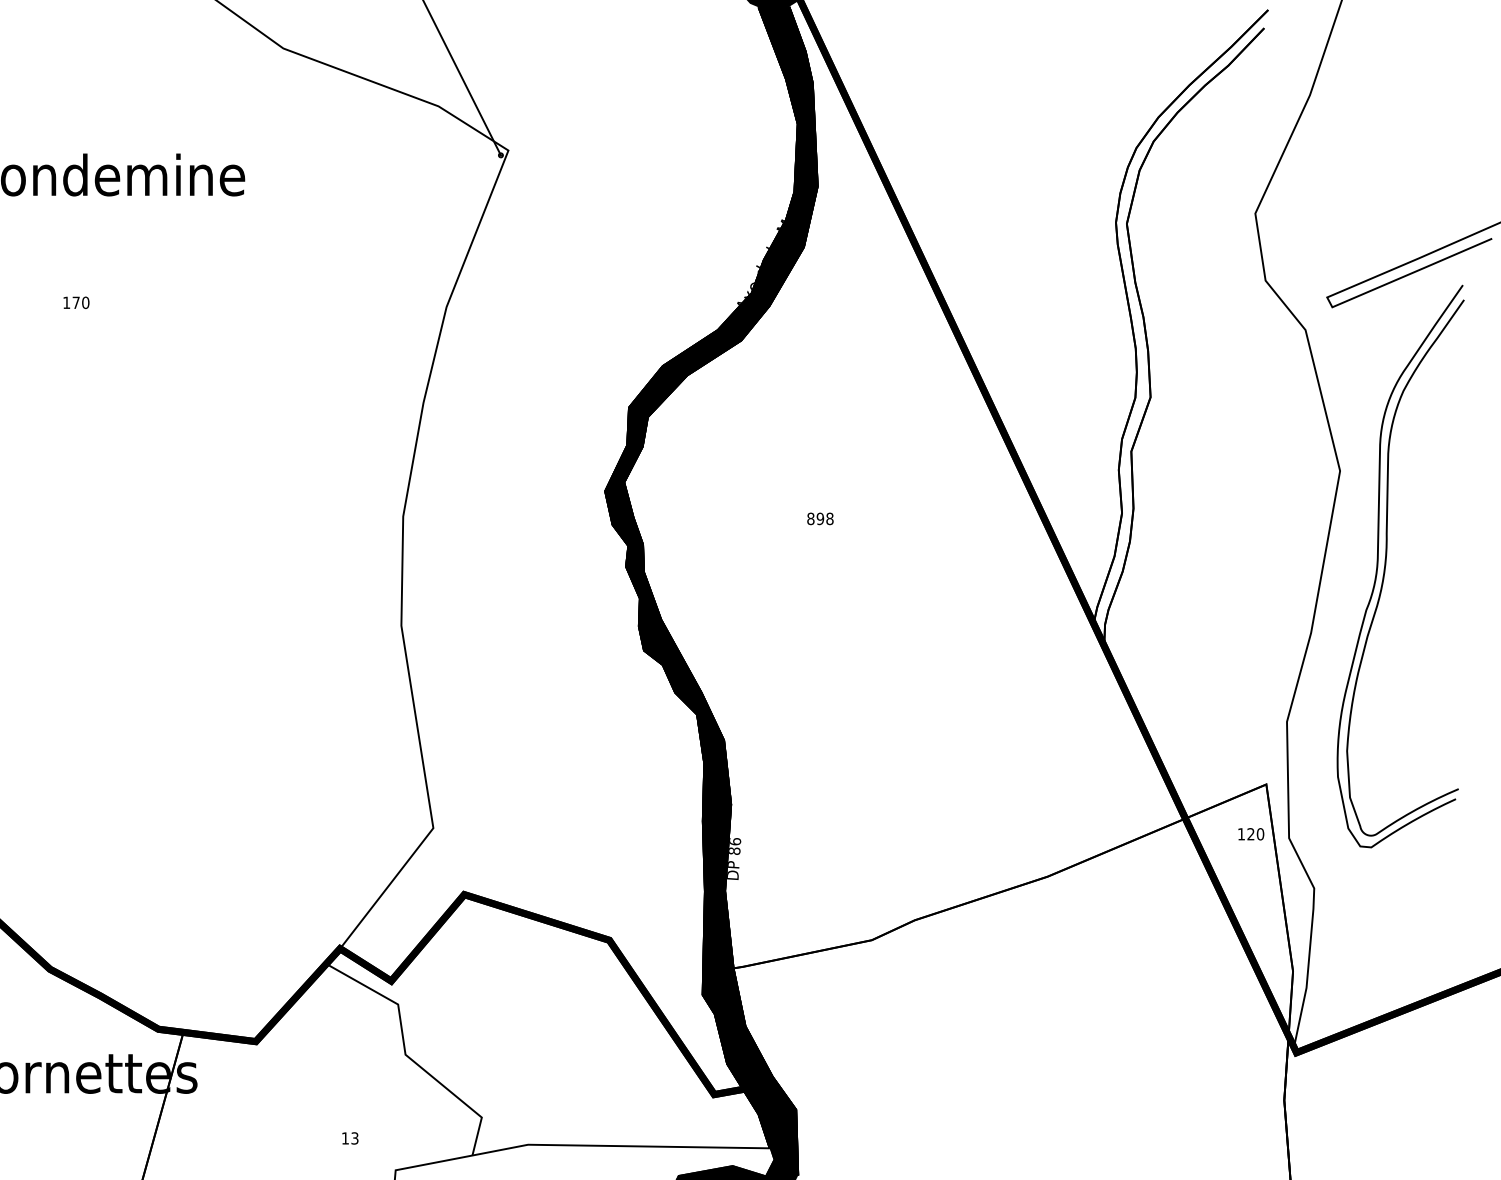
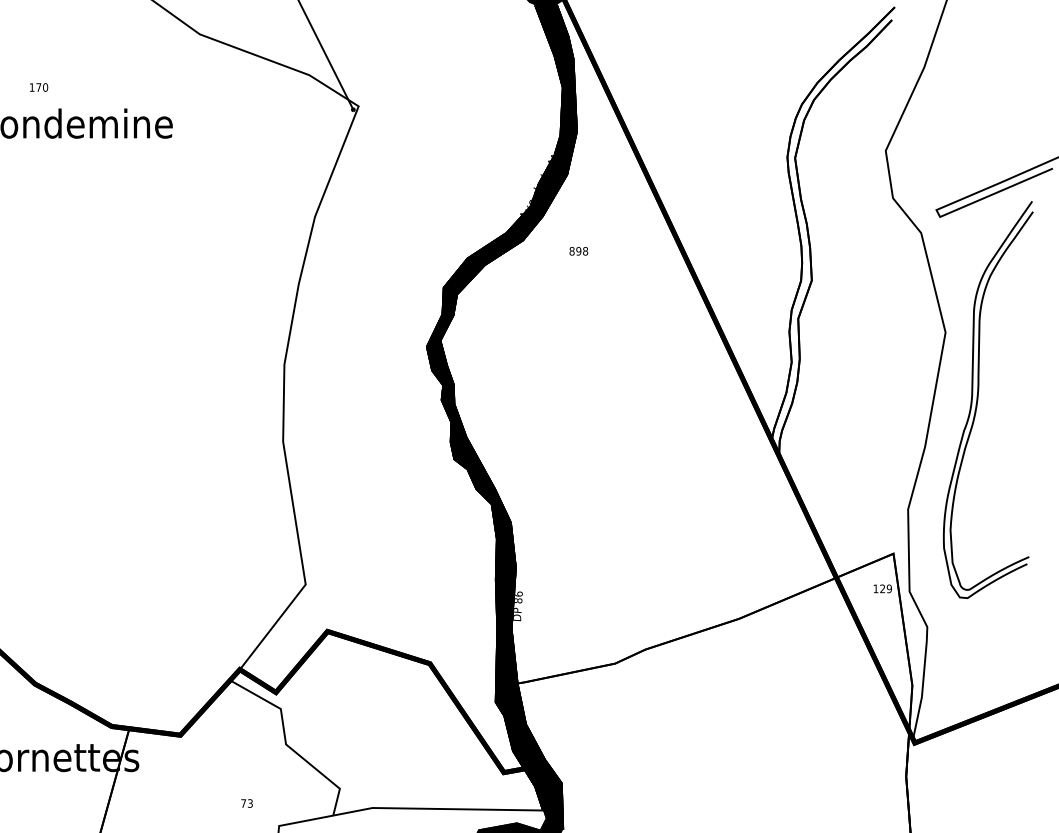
text: (76, 302) -> (39, 87), moved
text: (820, 518) -> (578, 251), moved
text: (1260, 834) -> (889, 589), 120 -> 129
text: (345, 1138) -> (243, 803), 13 -> 73

